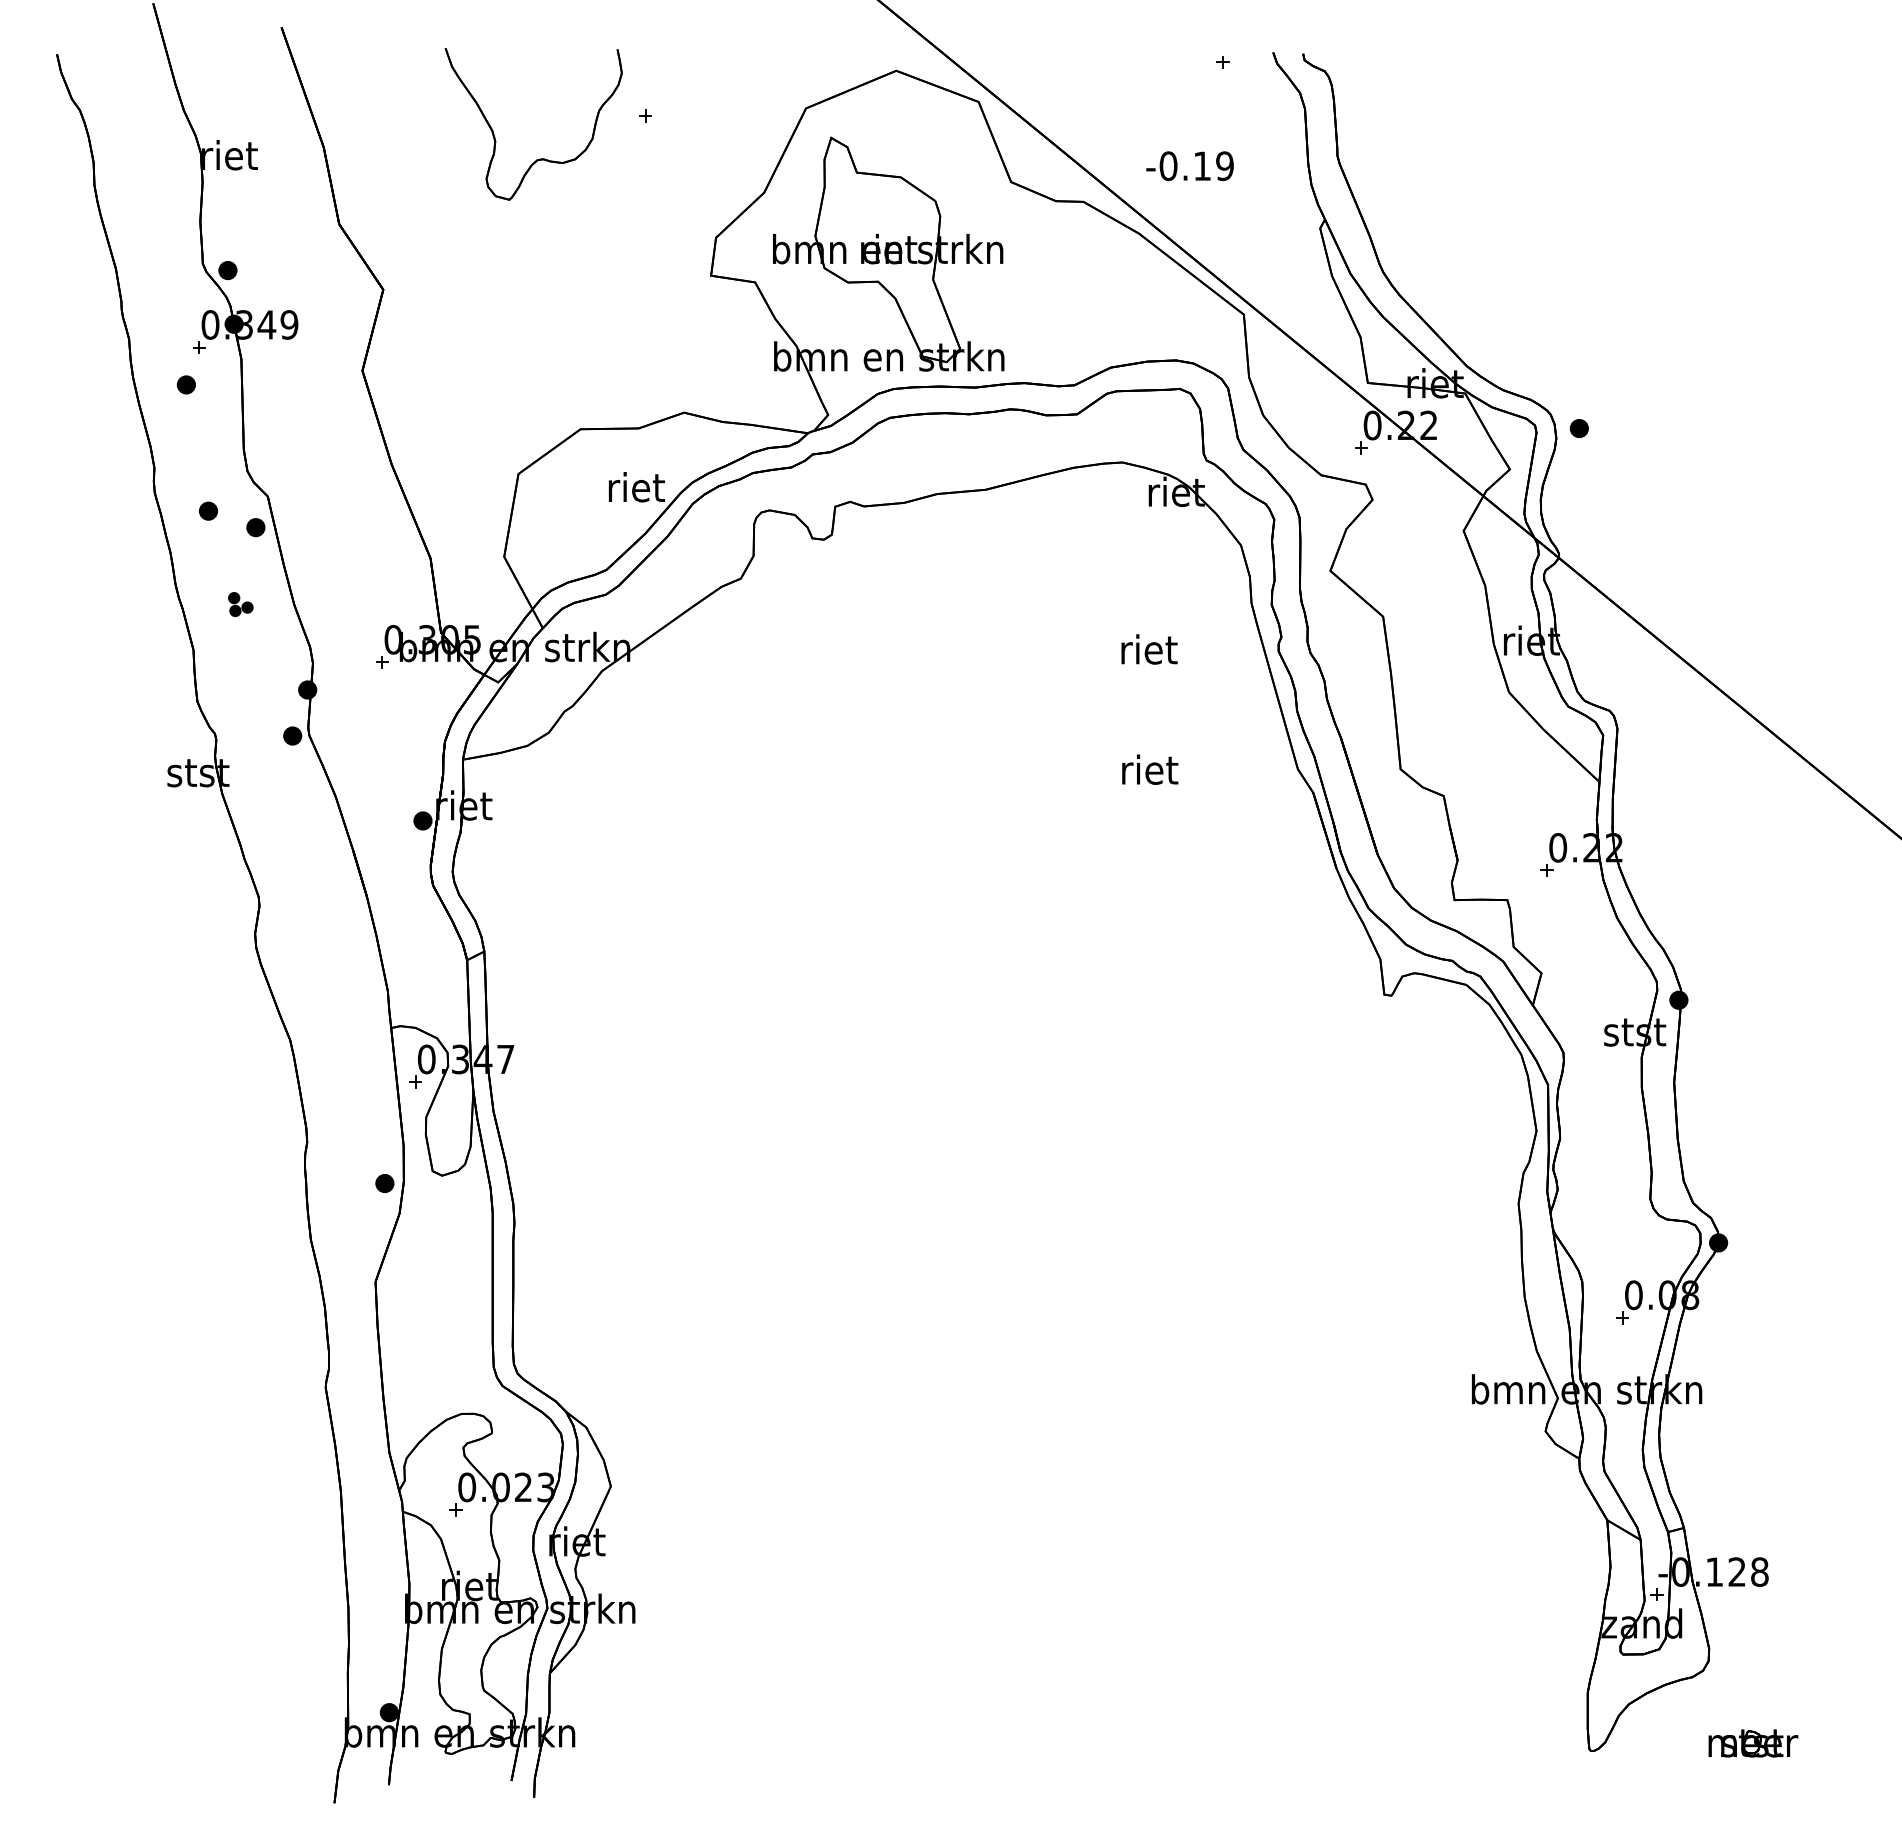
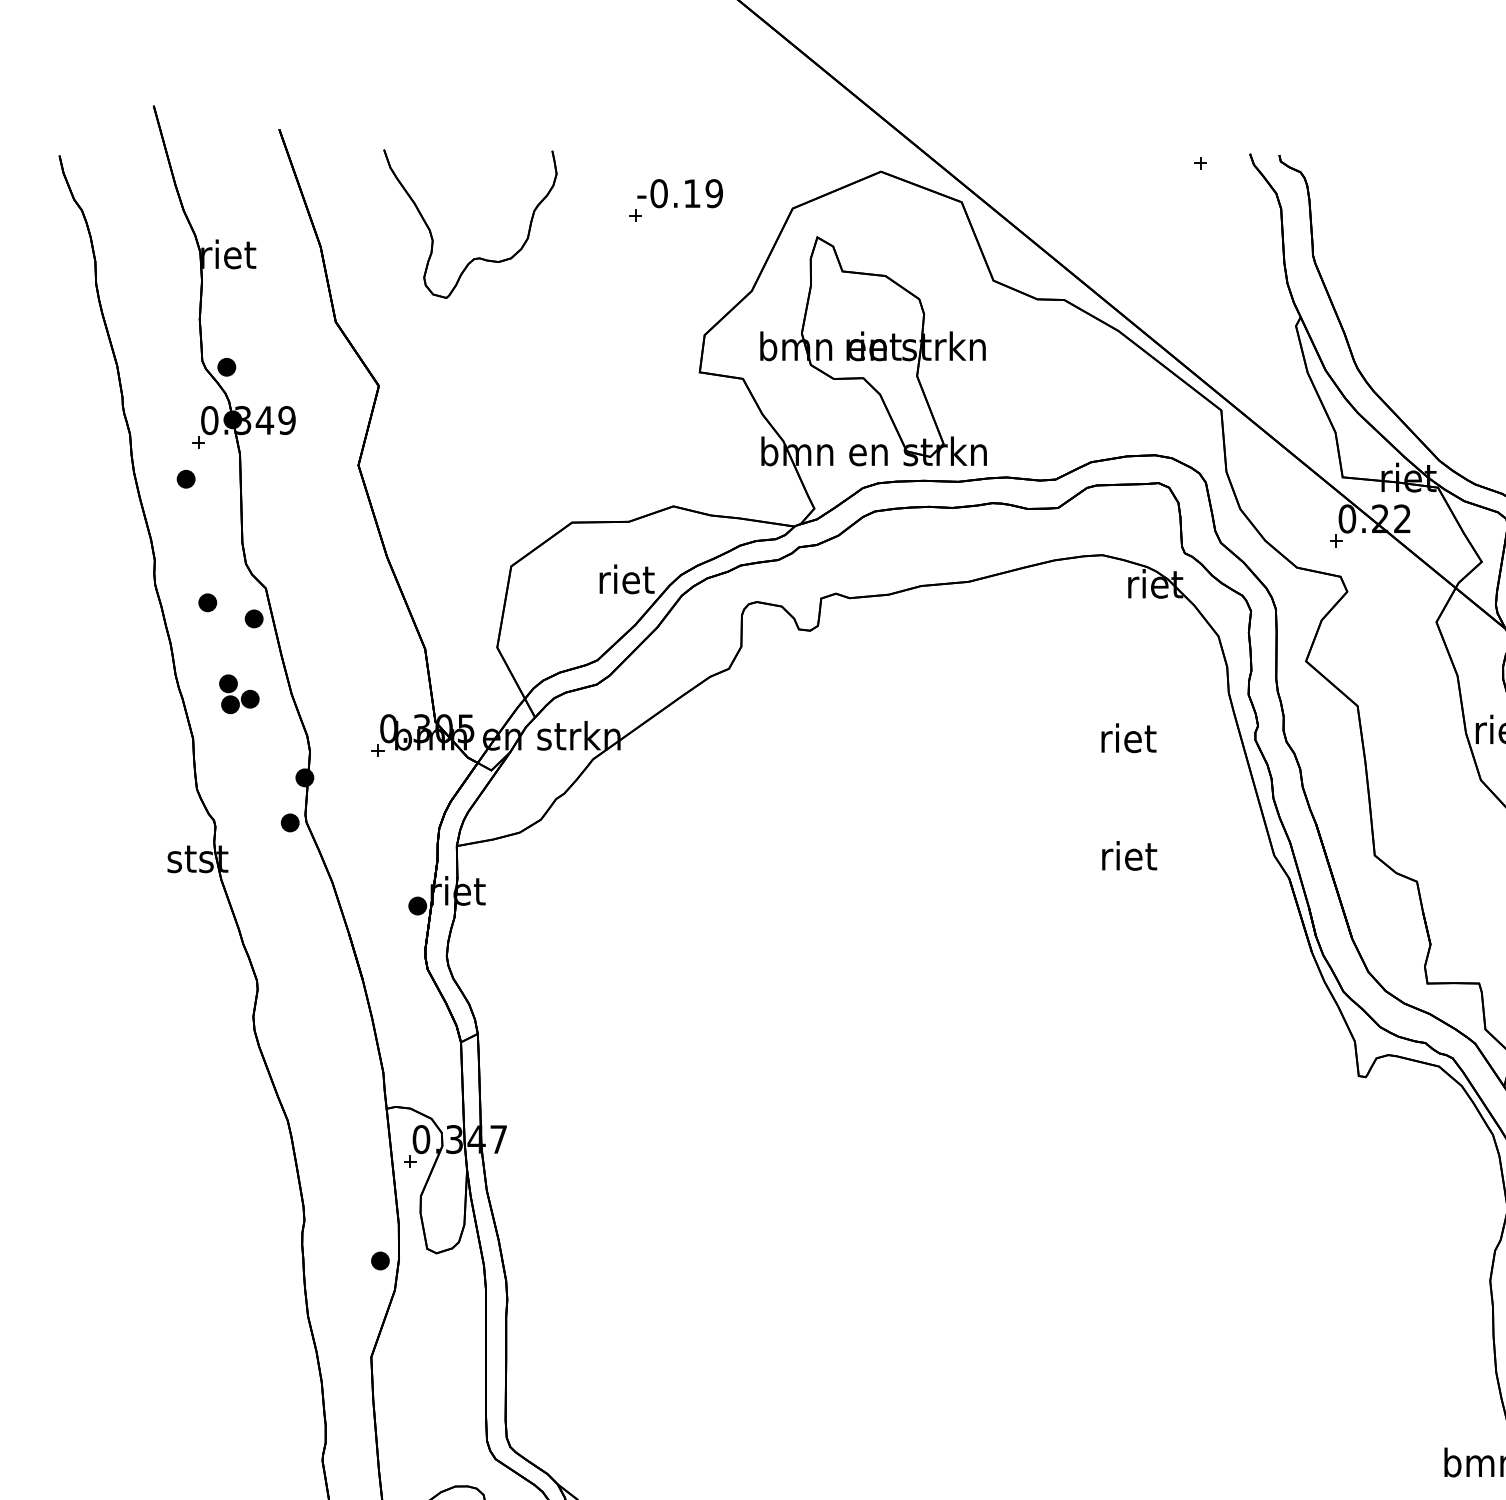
part: (539, 158) -> (476, 257), moved
text: (1189, 166) -> (679, 193), moved
part: (240, 604) -> (239, 694), size x1.67

